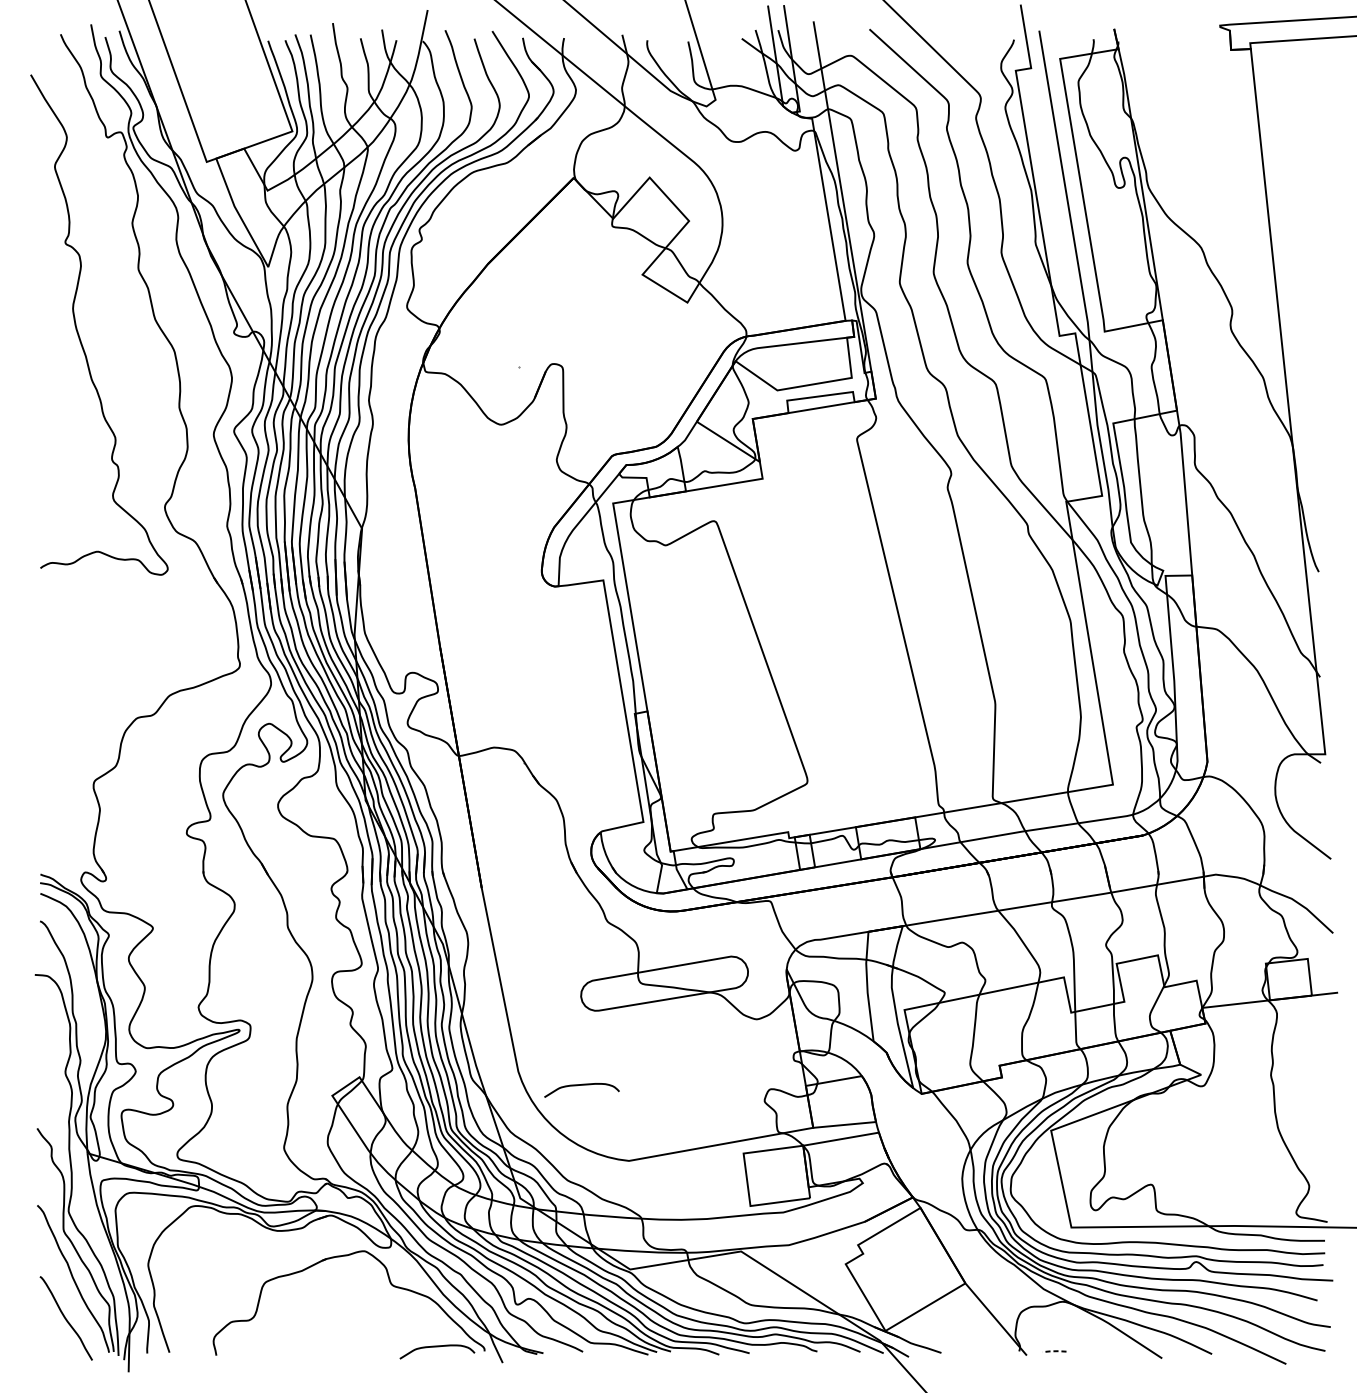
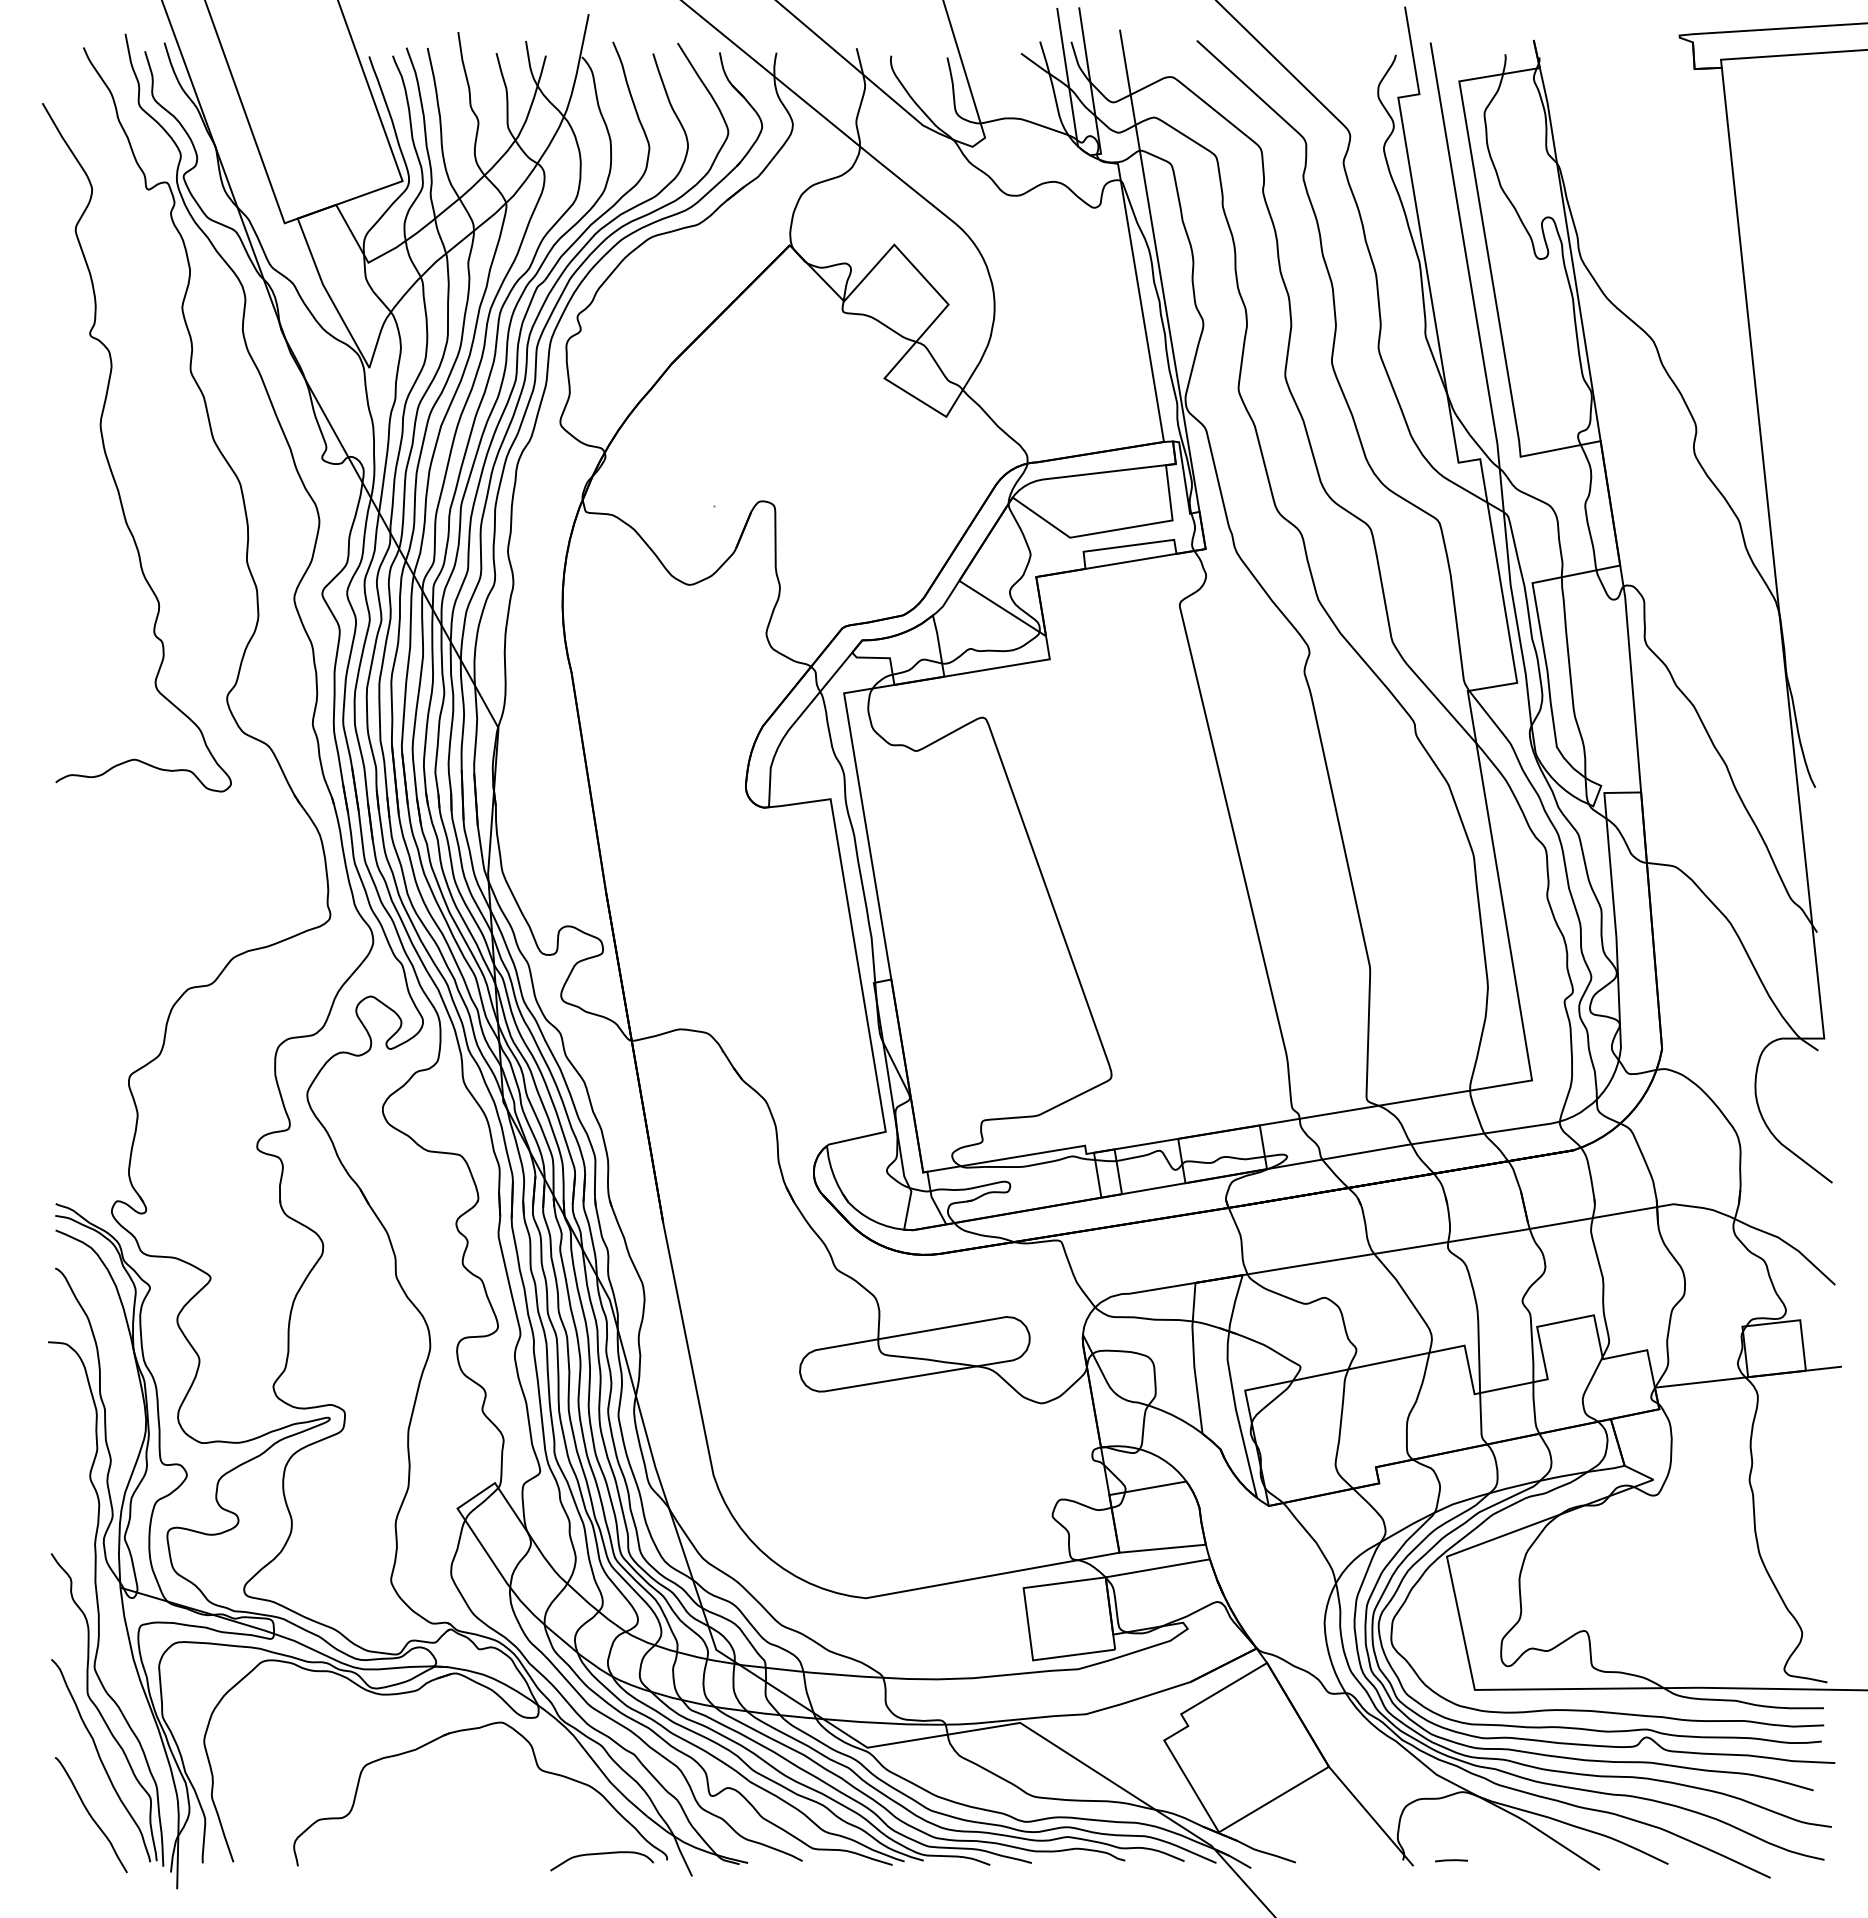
curve: (582, 1085) -> (801, 1494), removed
line: (1054, 1351) -> (1451, 1860), dashed -> solid

